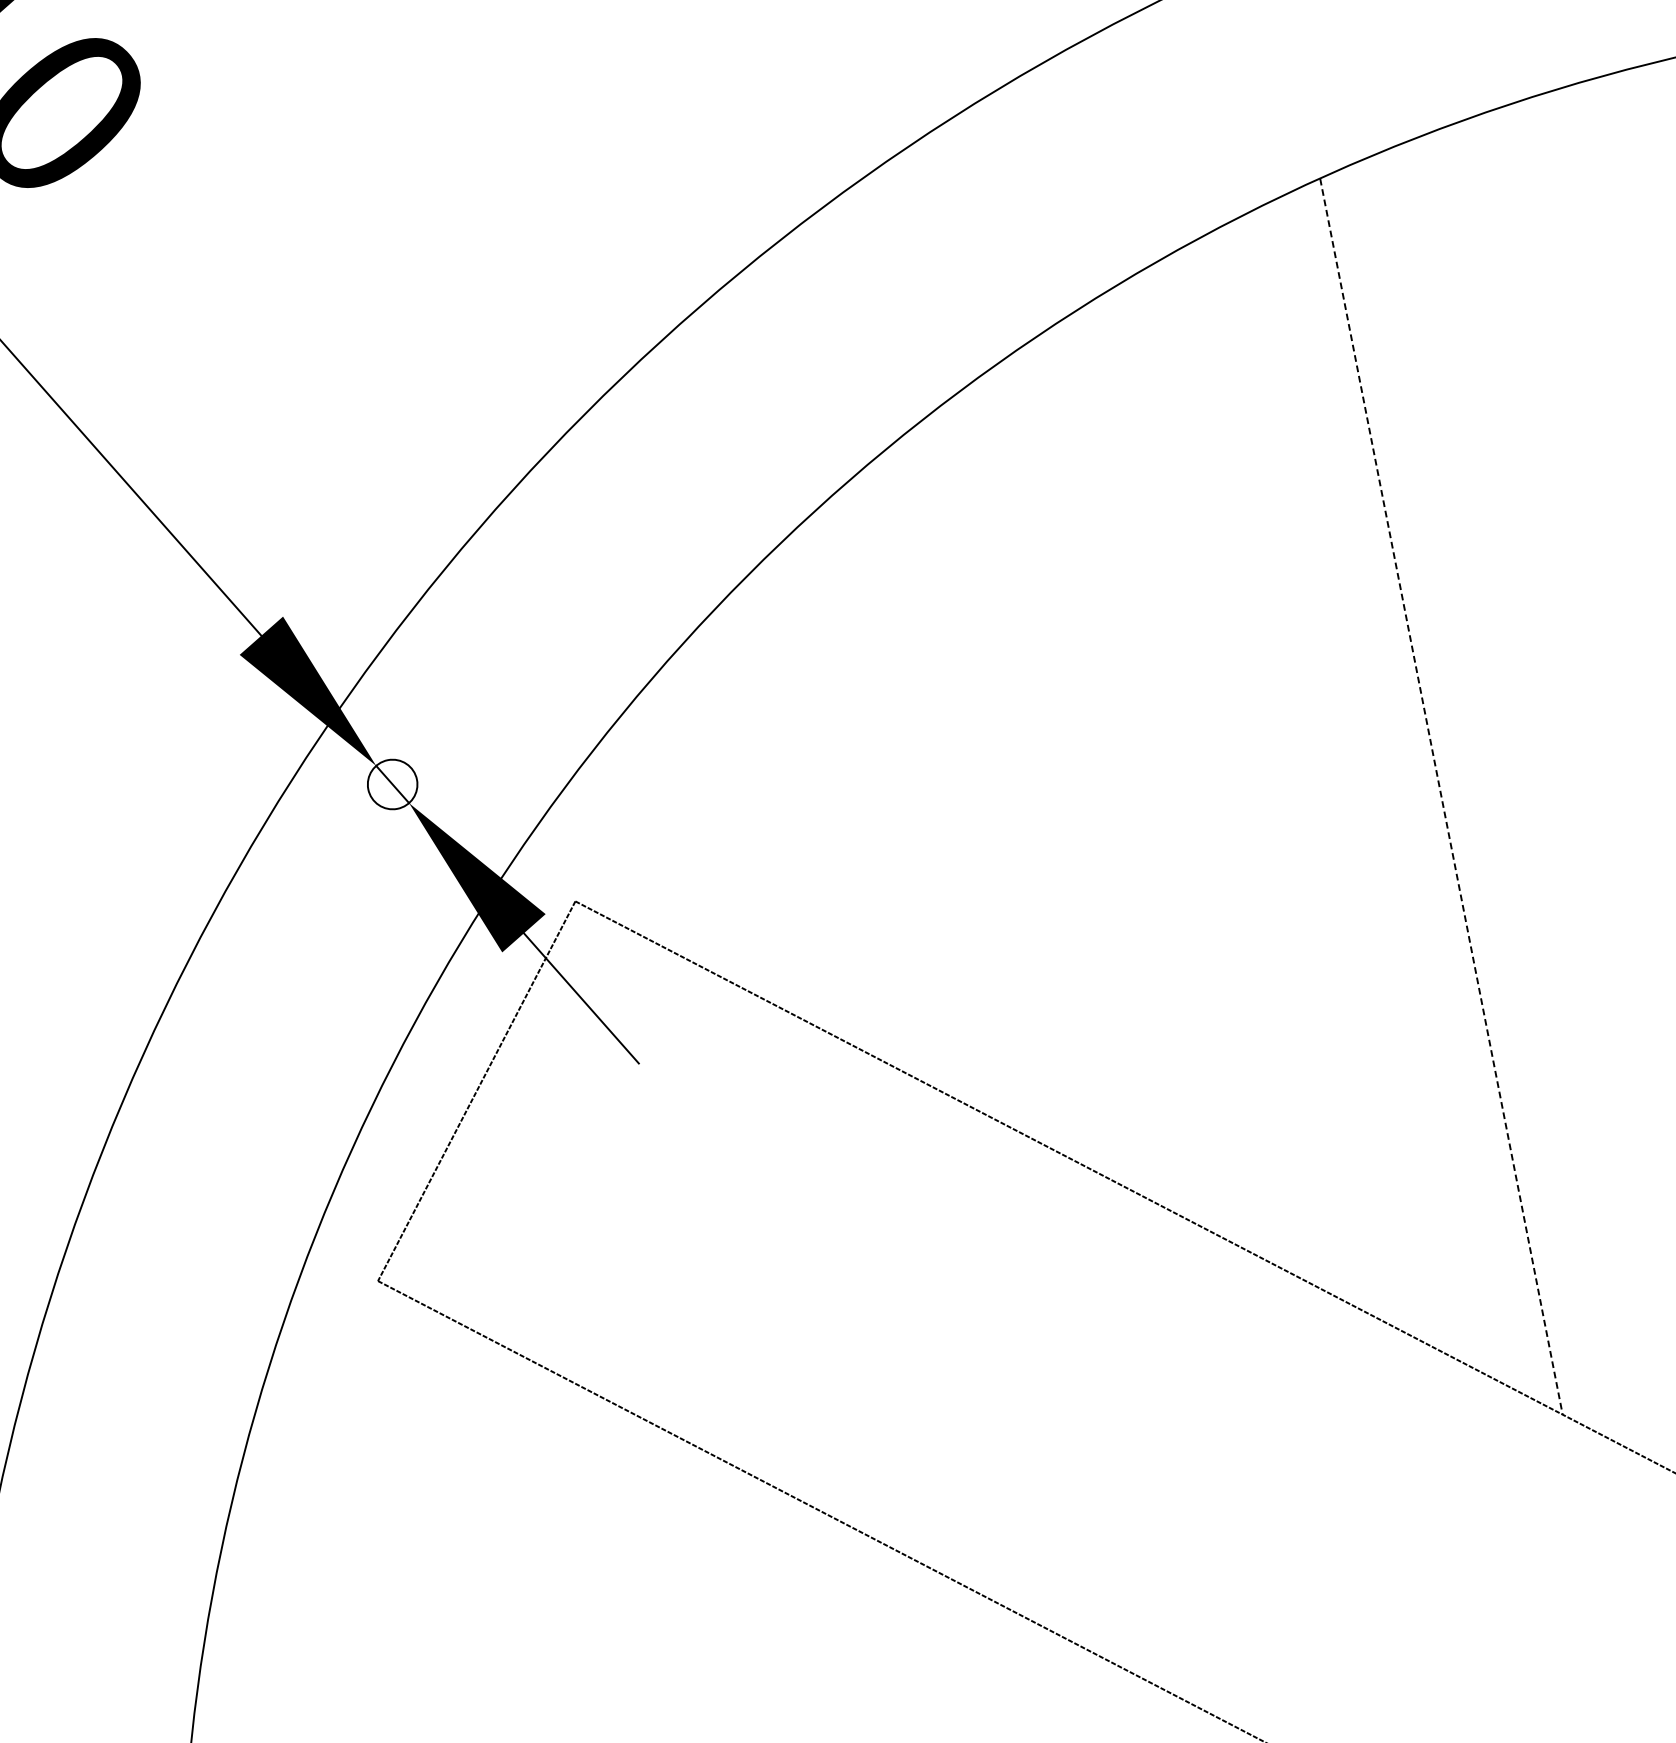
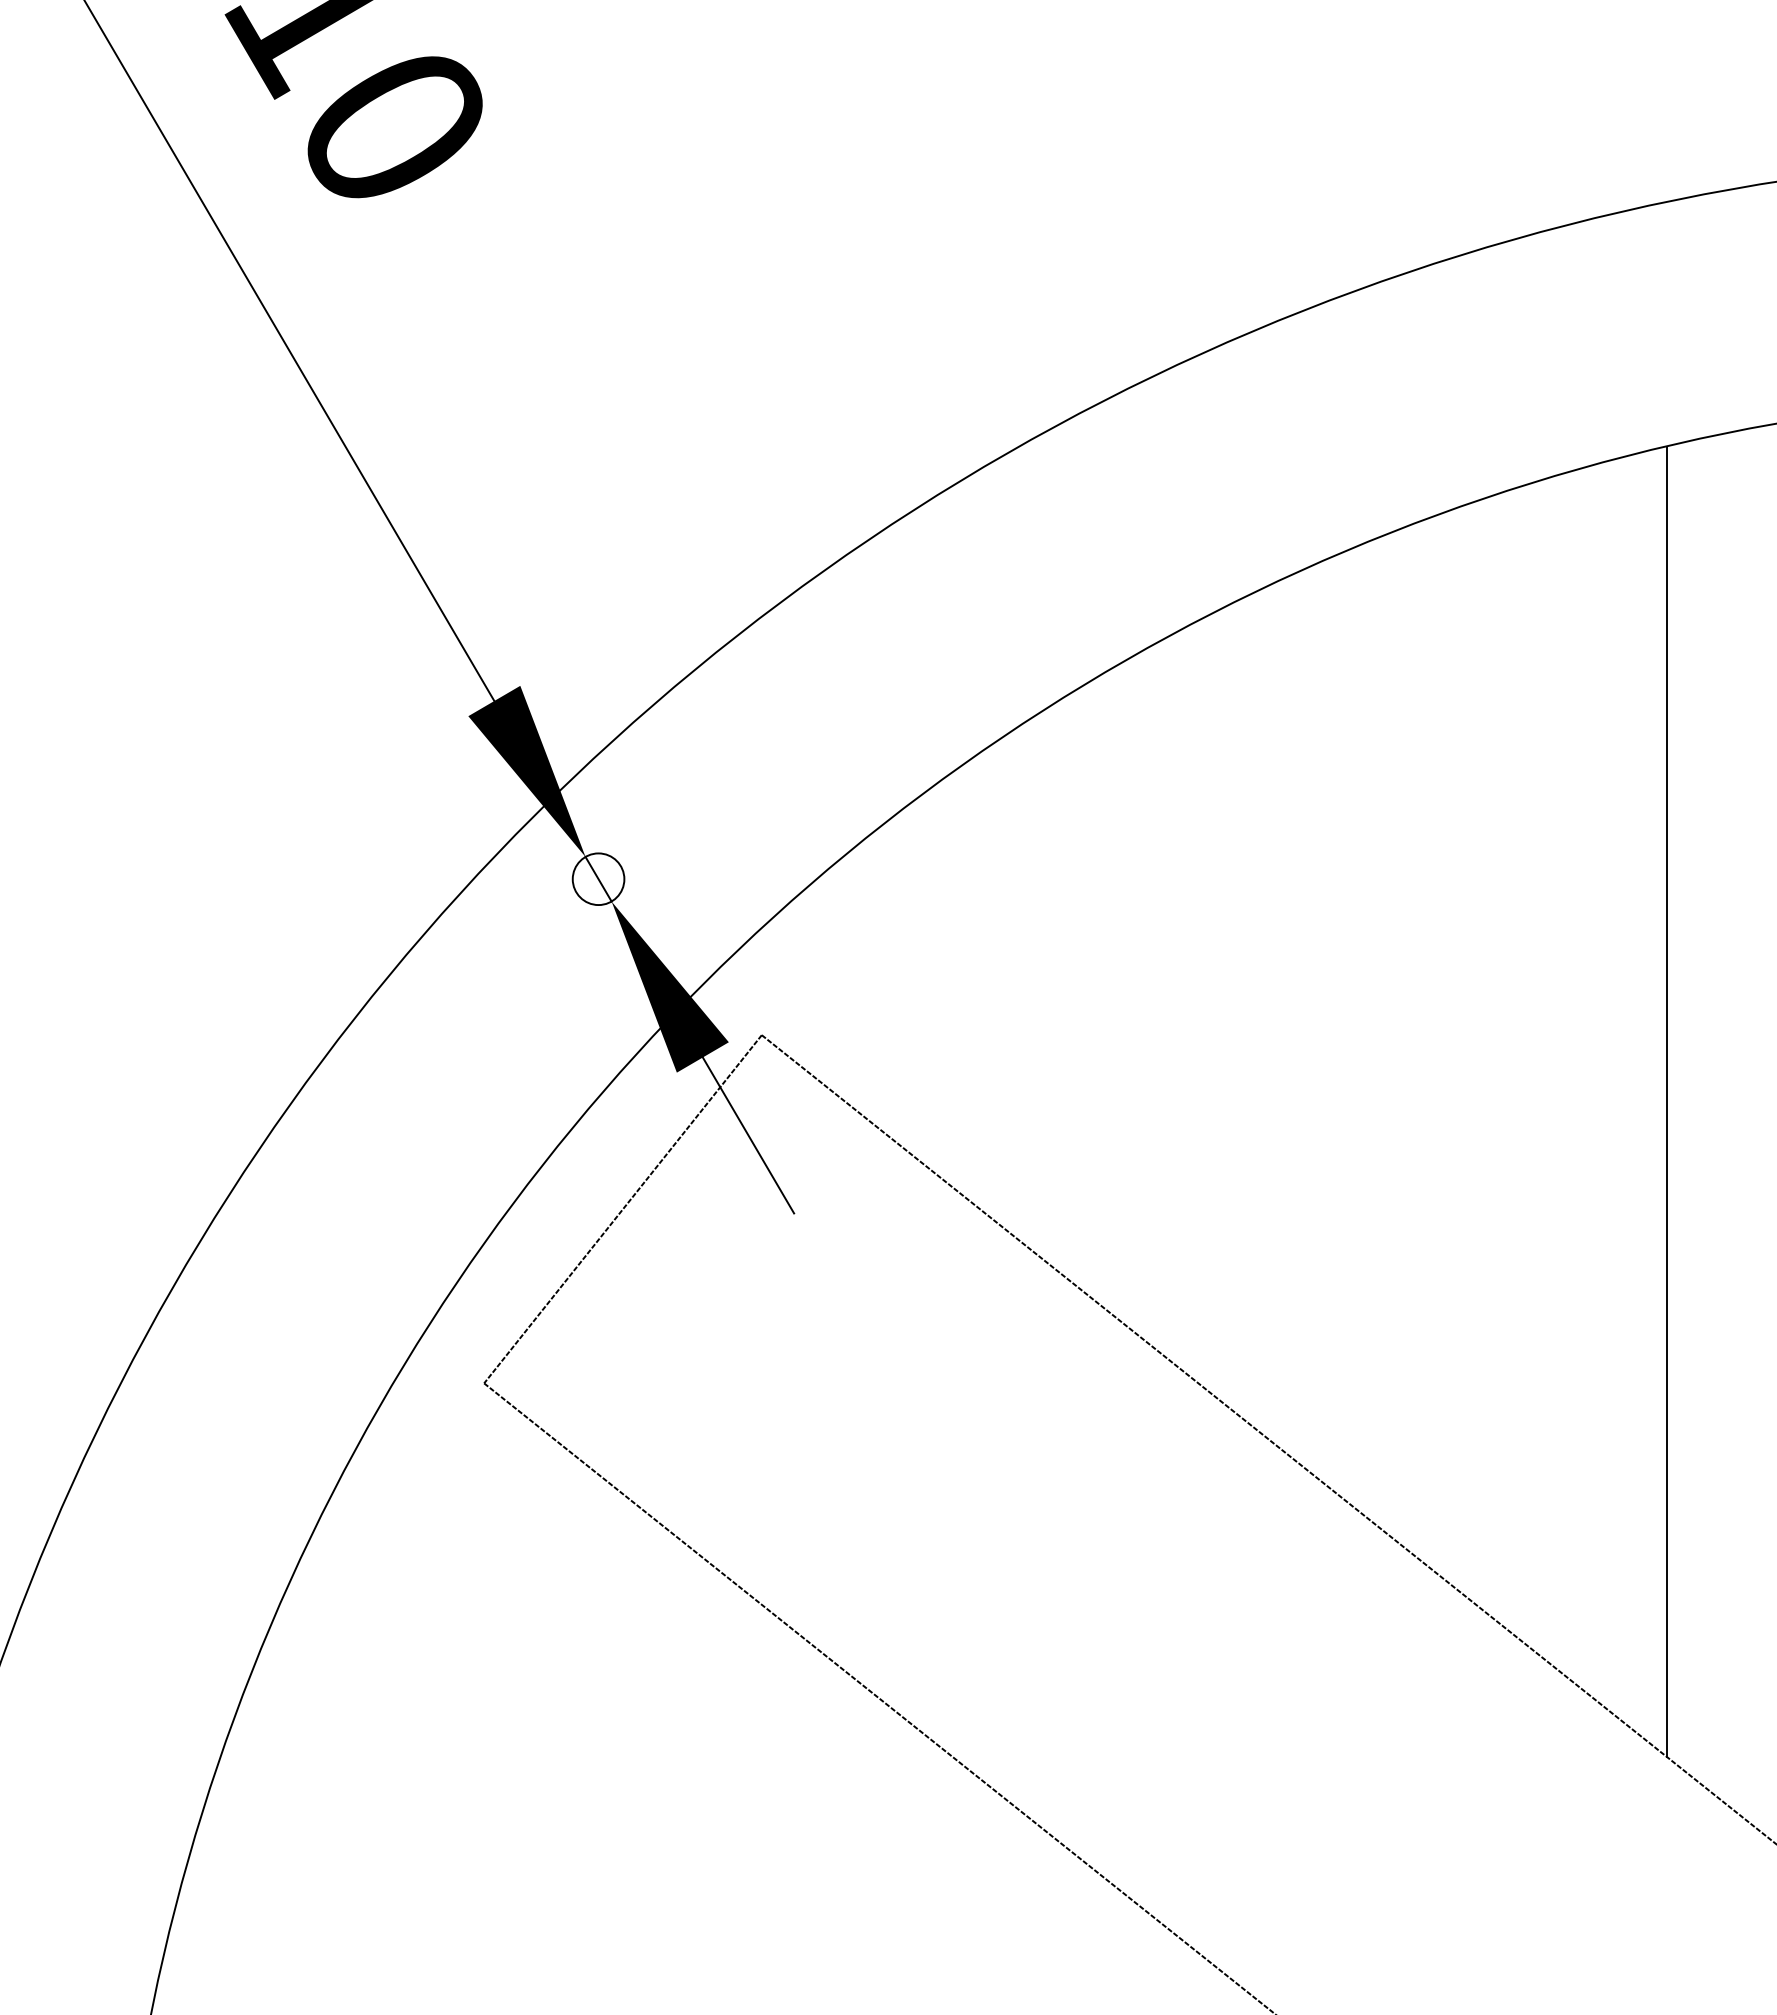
line: (1441, 797) -> (1667, 1102), dashed -> solid

